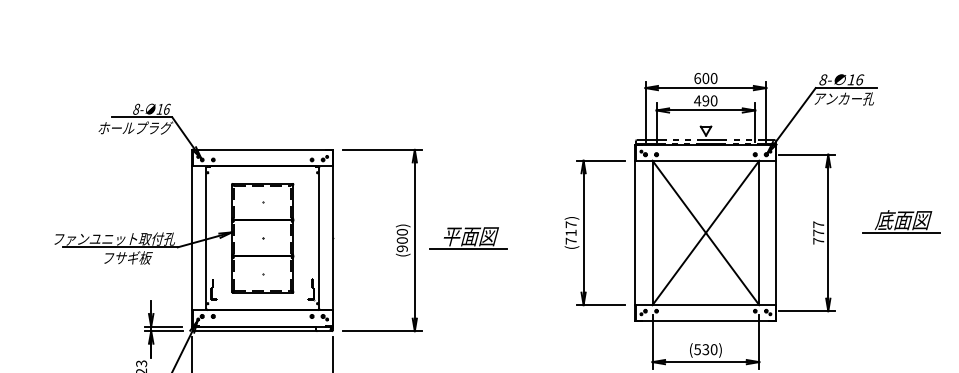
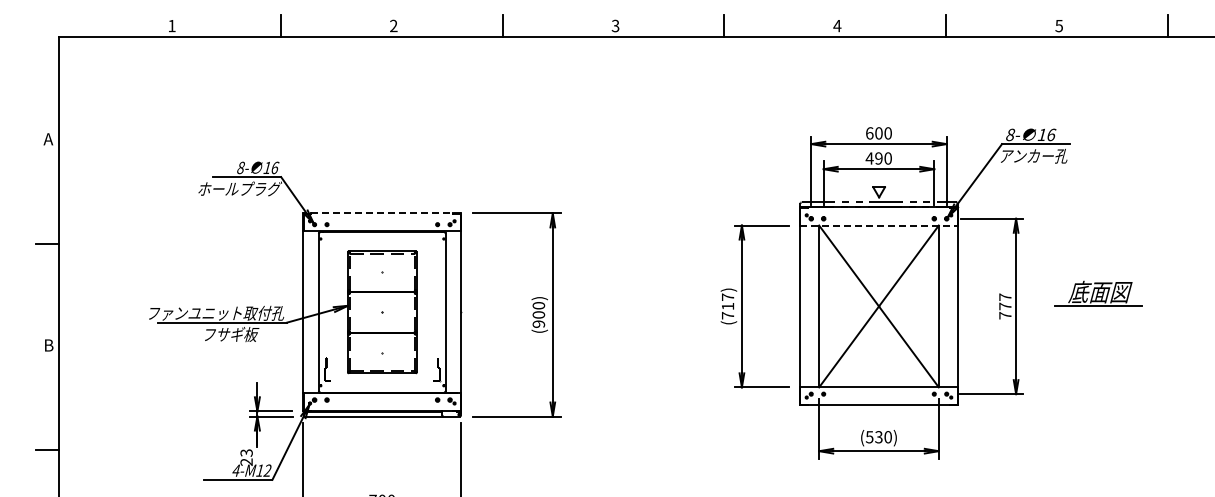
line: (261, 149) -> (381, 213), solid -> dashed
line: (706, 160) -> (879, 225), solid -> dashed
part: (468, 238) -> (612, 312), removed

